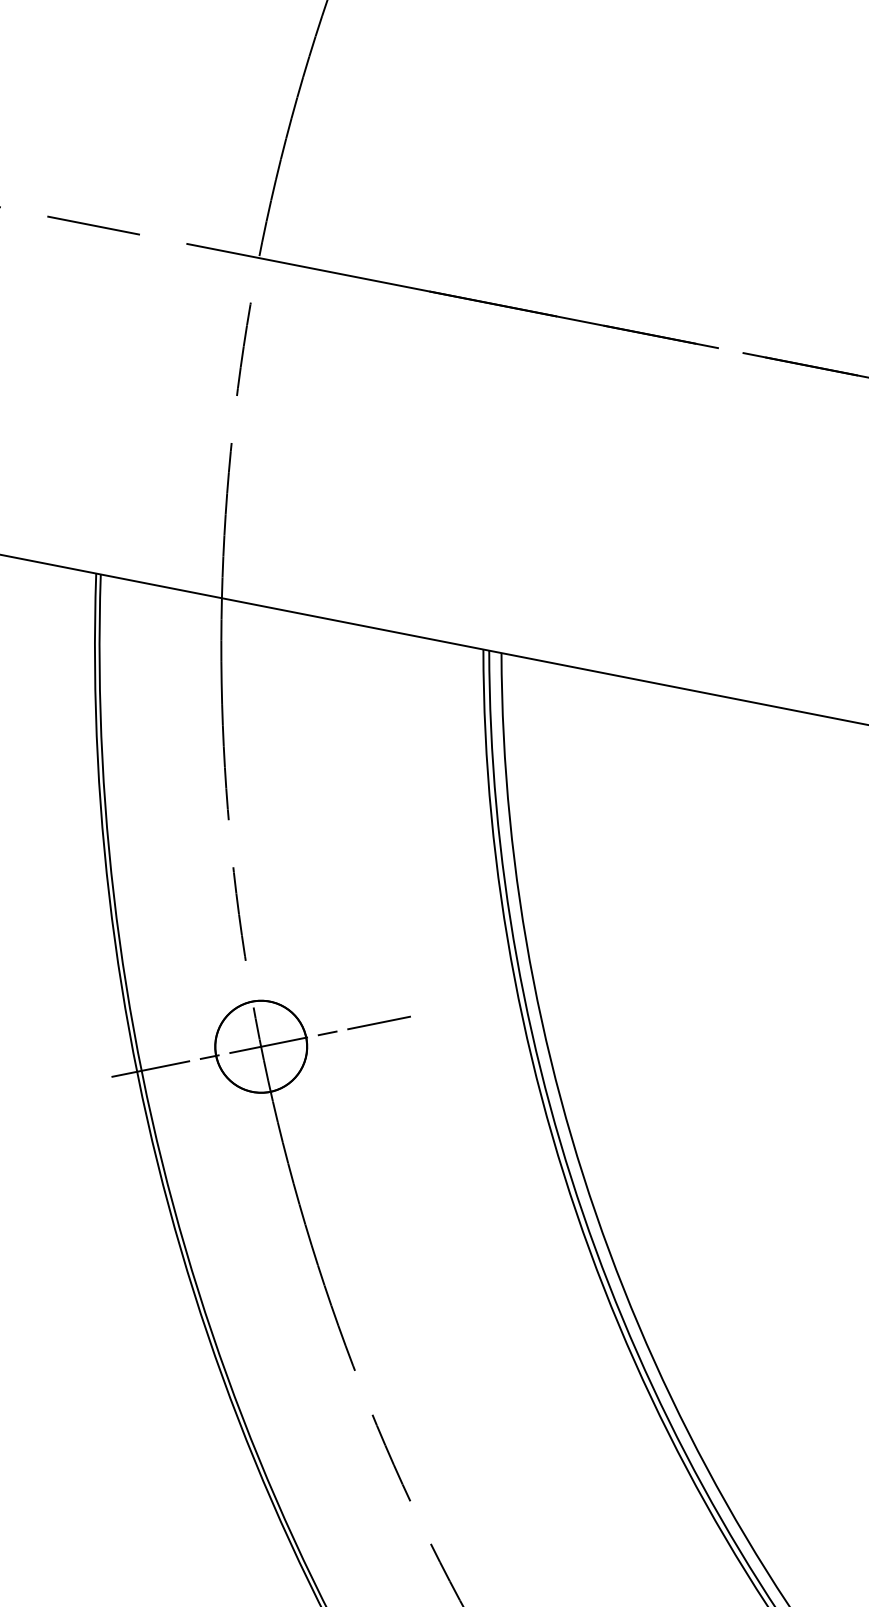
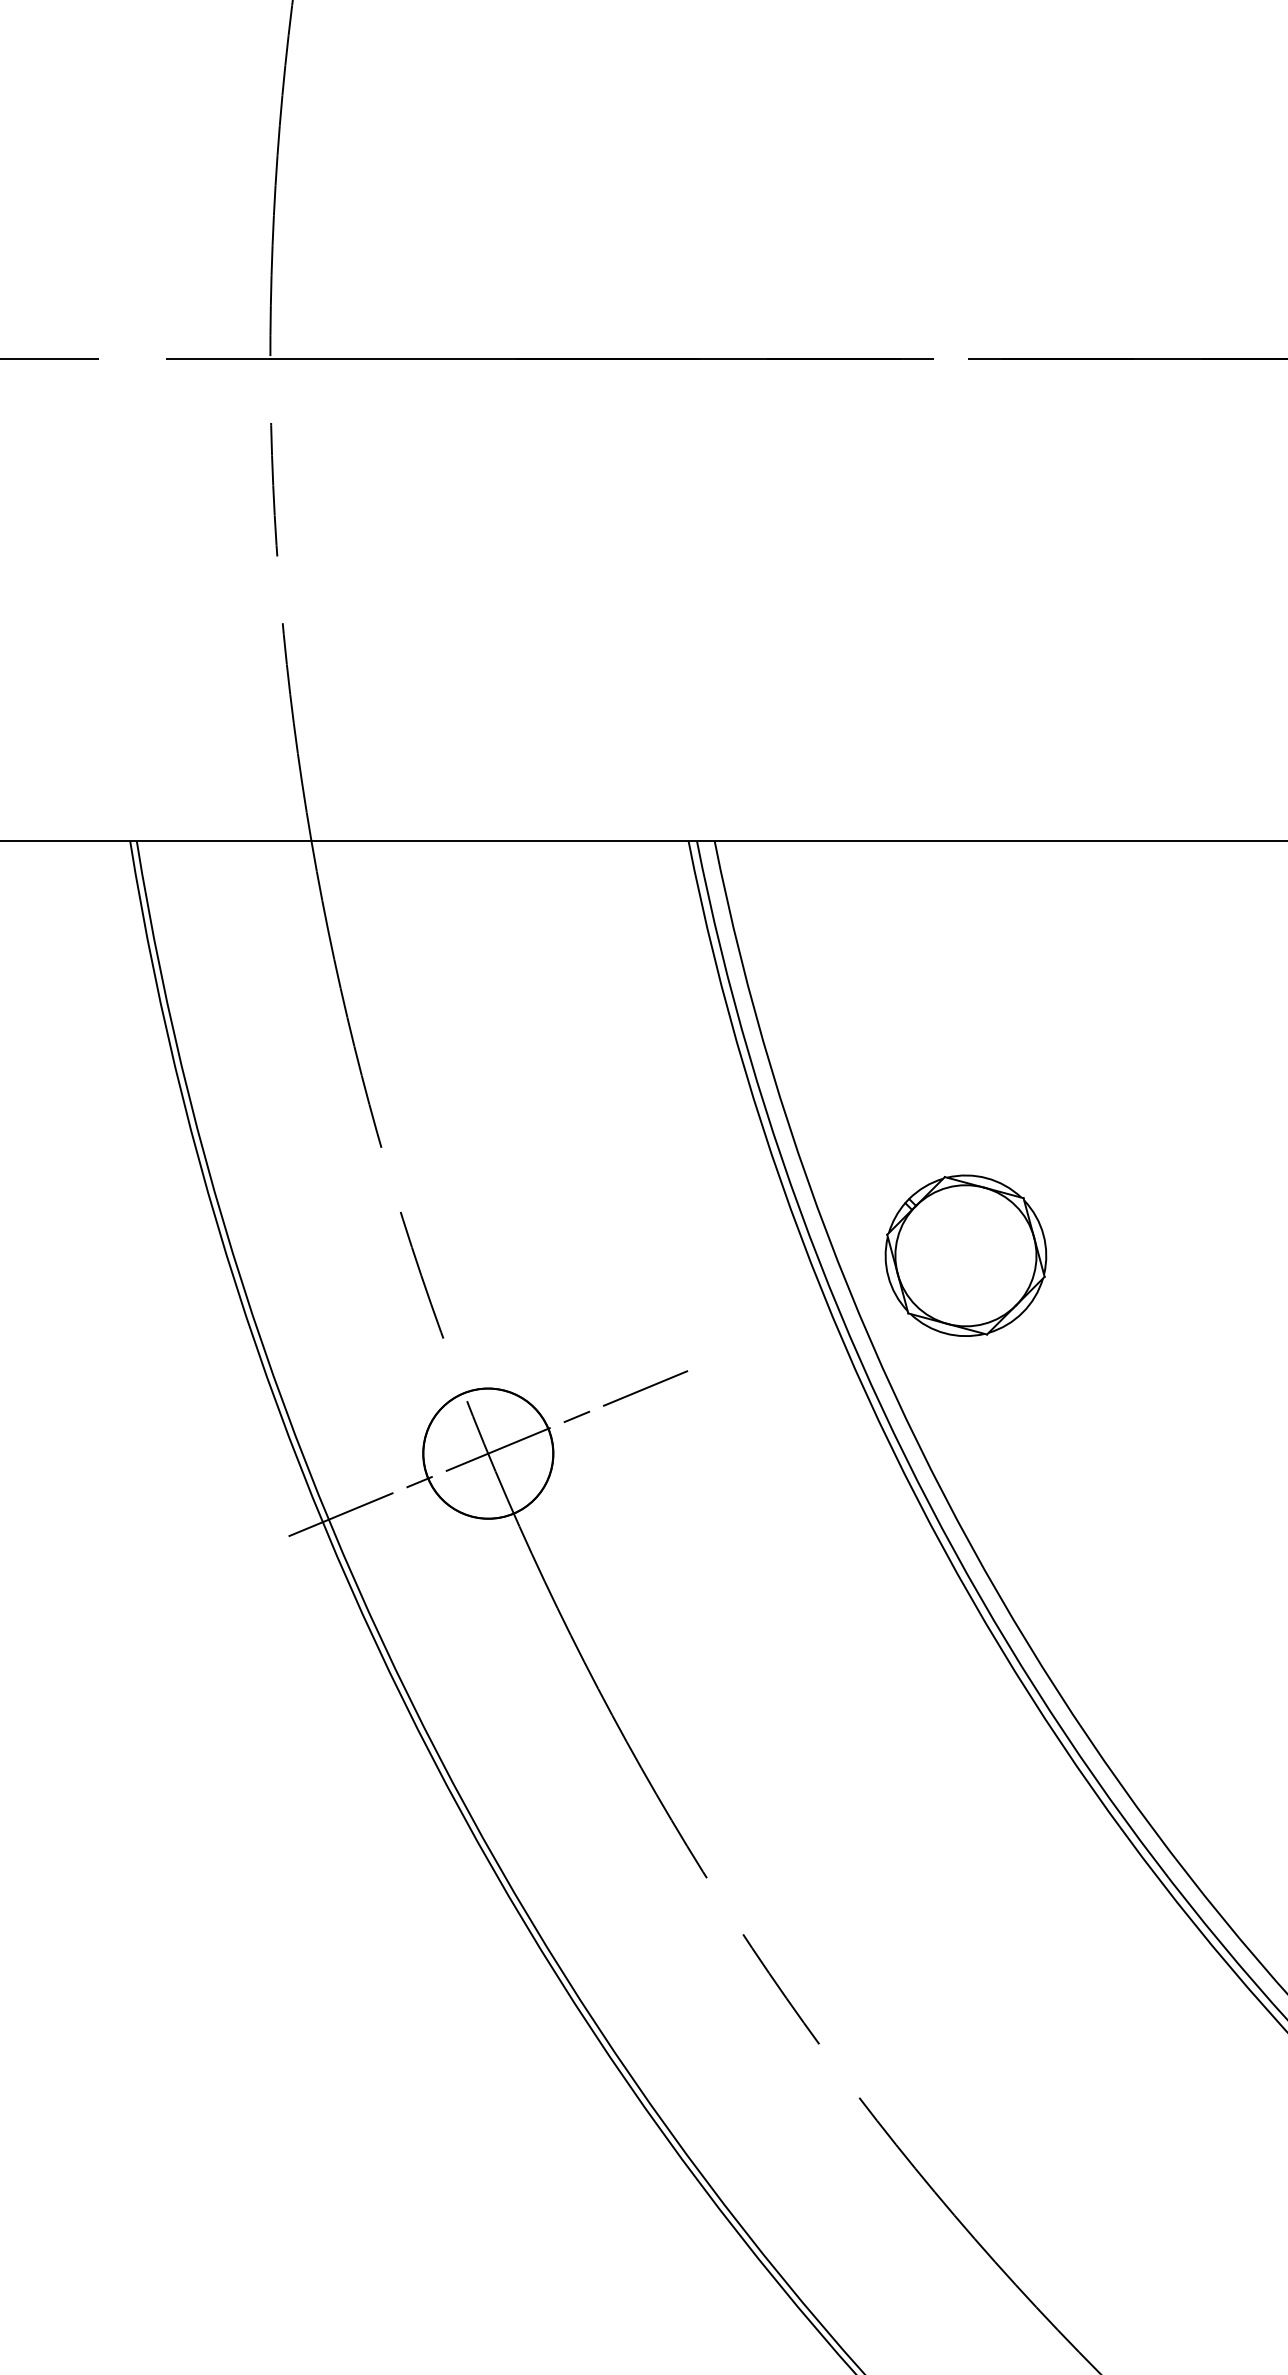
part: (619, 974) -> (965, 1255), added

